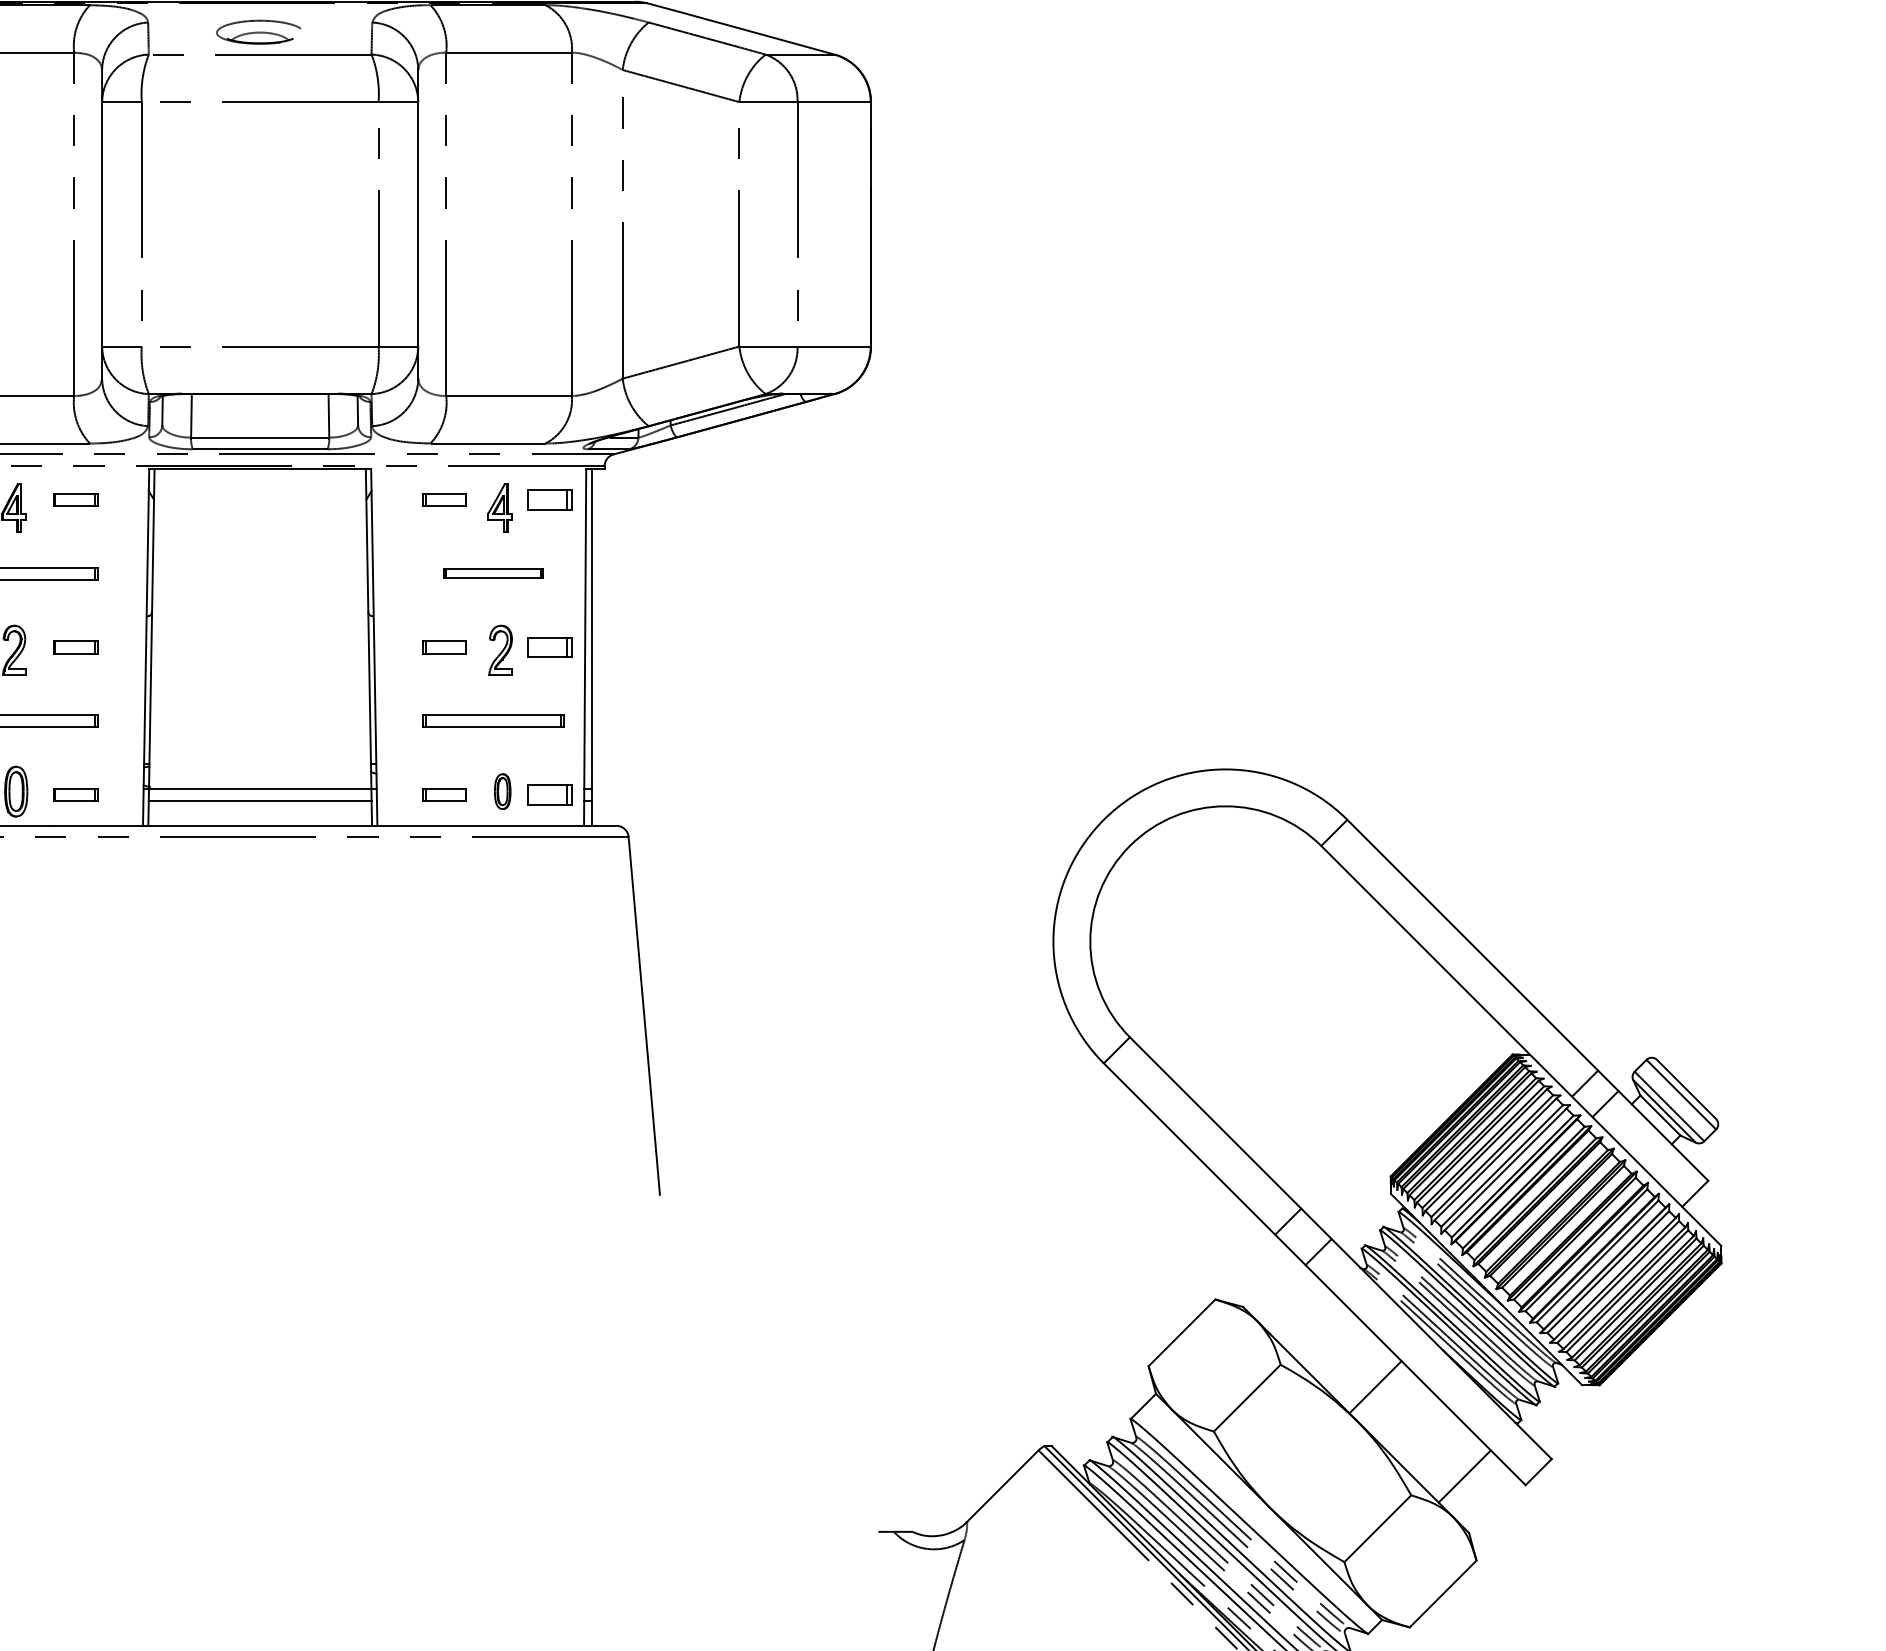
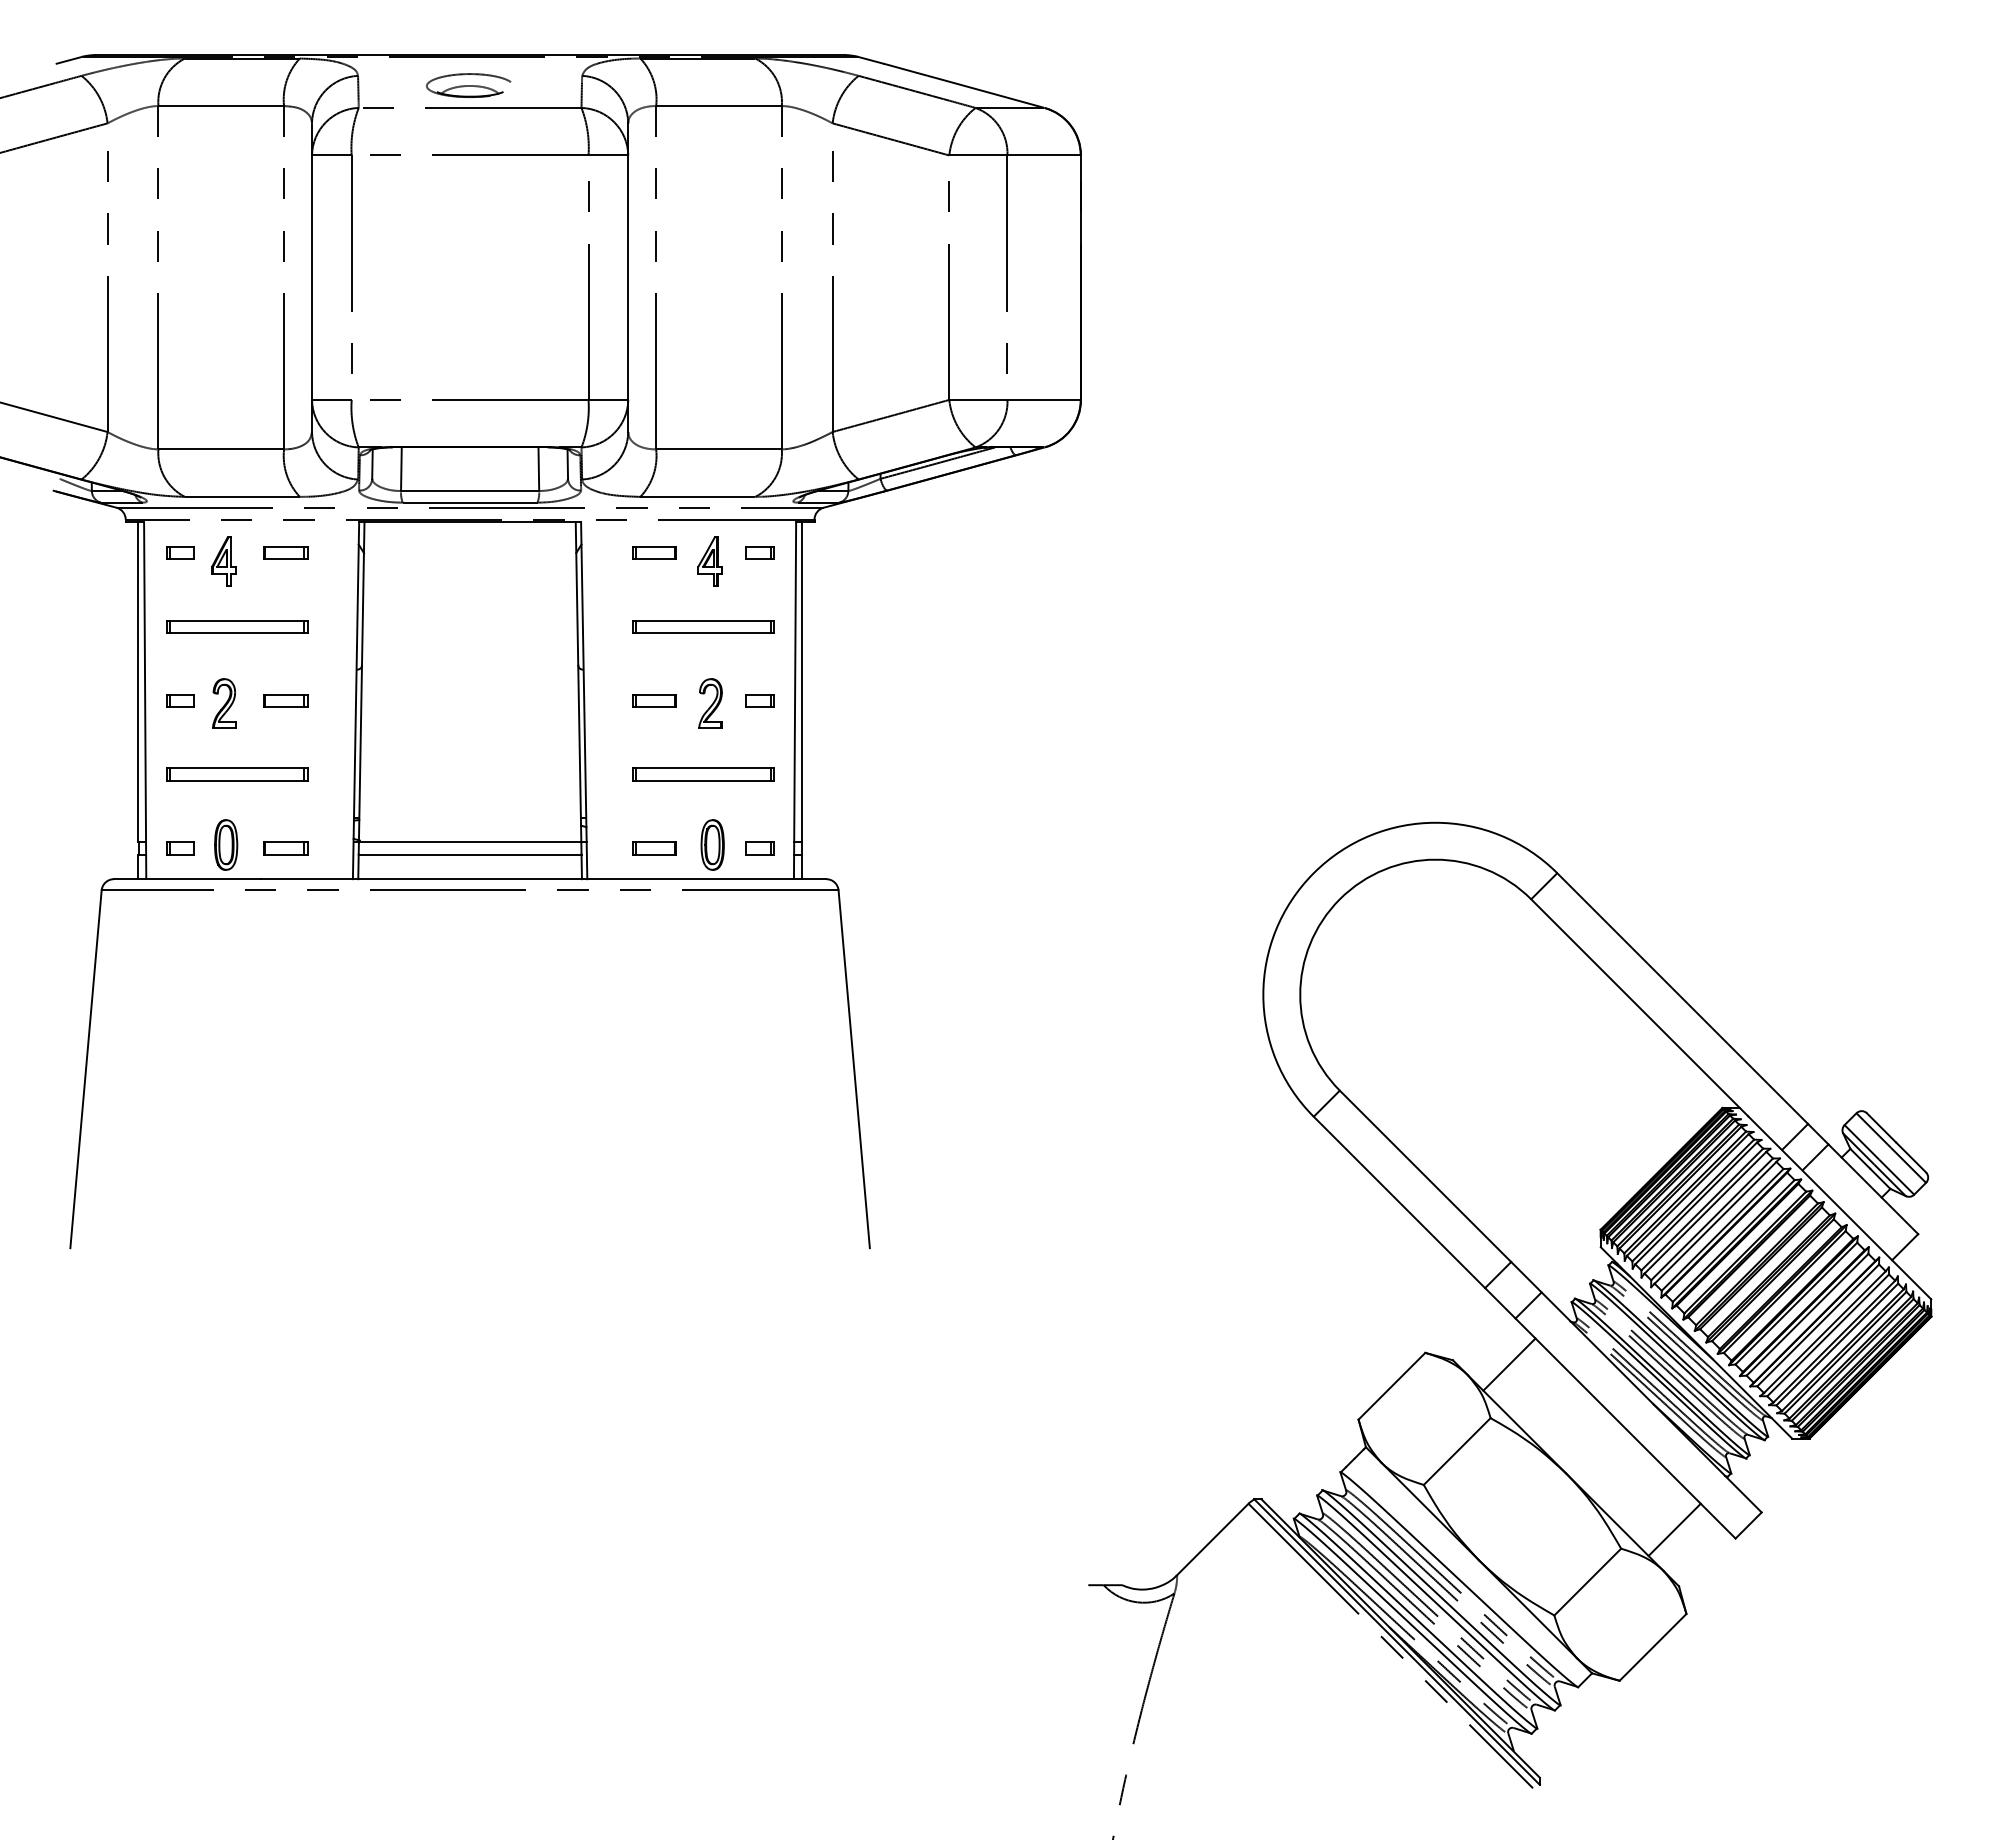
part: (549, 499) -> (759, 552), size x0.62
part: (493, 573) -> (703, 626), size x1.43
part: (549, 647) -> (759, 700), size x0.62
part: (502, 791) -> (712, 844), size x1.43
part: (549, 795) -> (759, 848), size x0.62
line: (1375, 1387) -> (1509, 1364), moved

